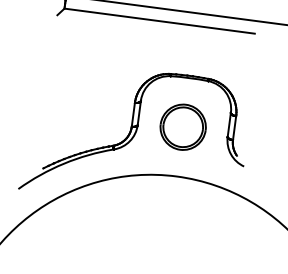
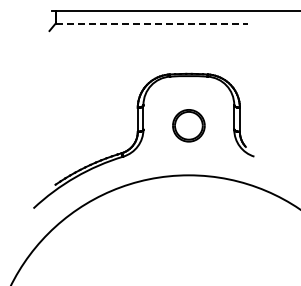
line: (159, 21) -> (151, 23), solid -> dashed
part: (182, 127) -> (188, 125), size x0.7

